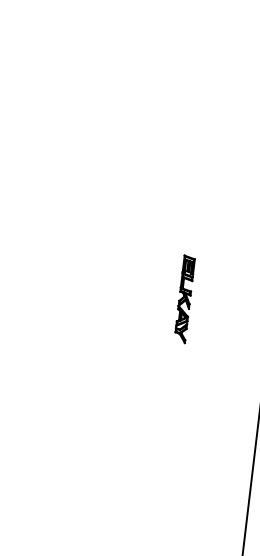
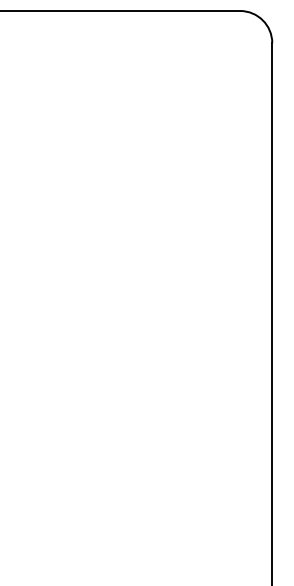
part: (184, 298) -> (185, 336), removed

